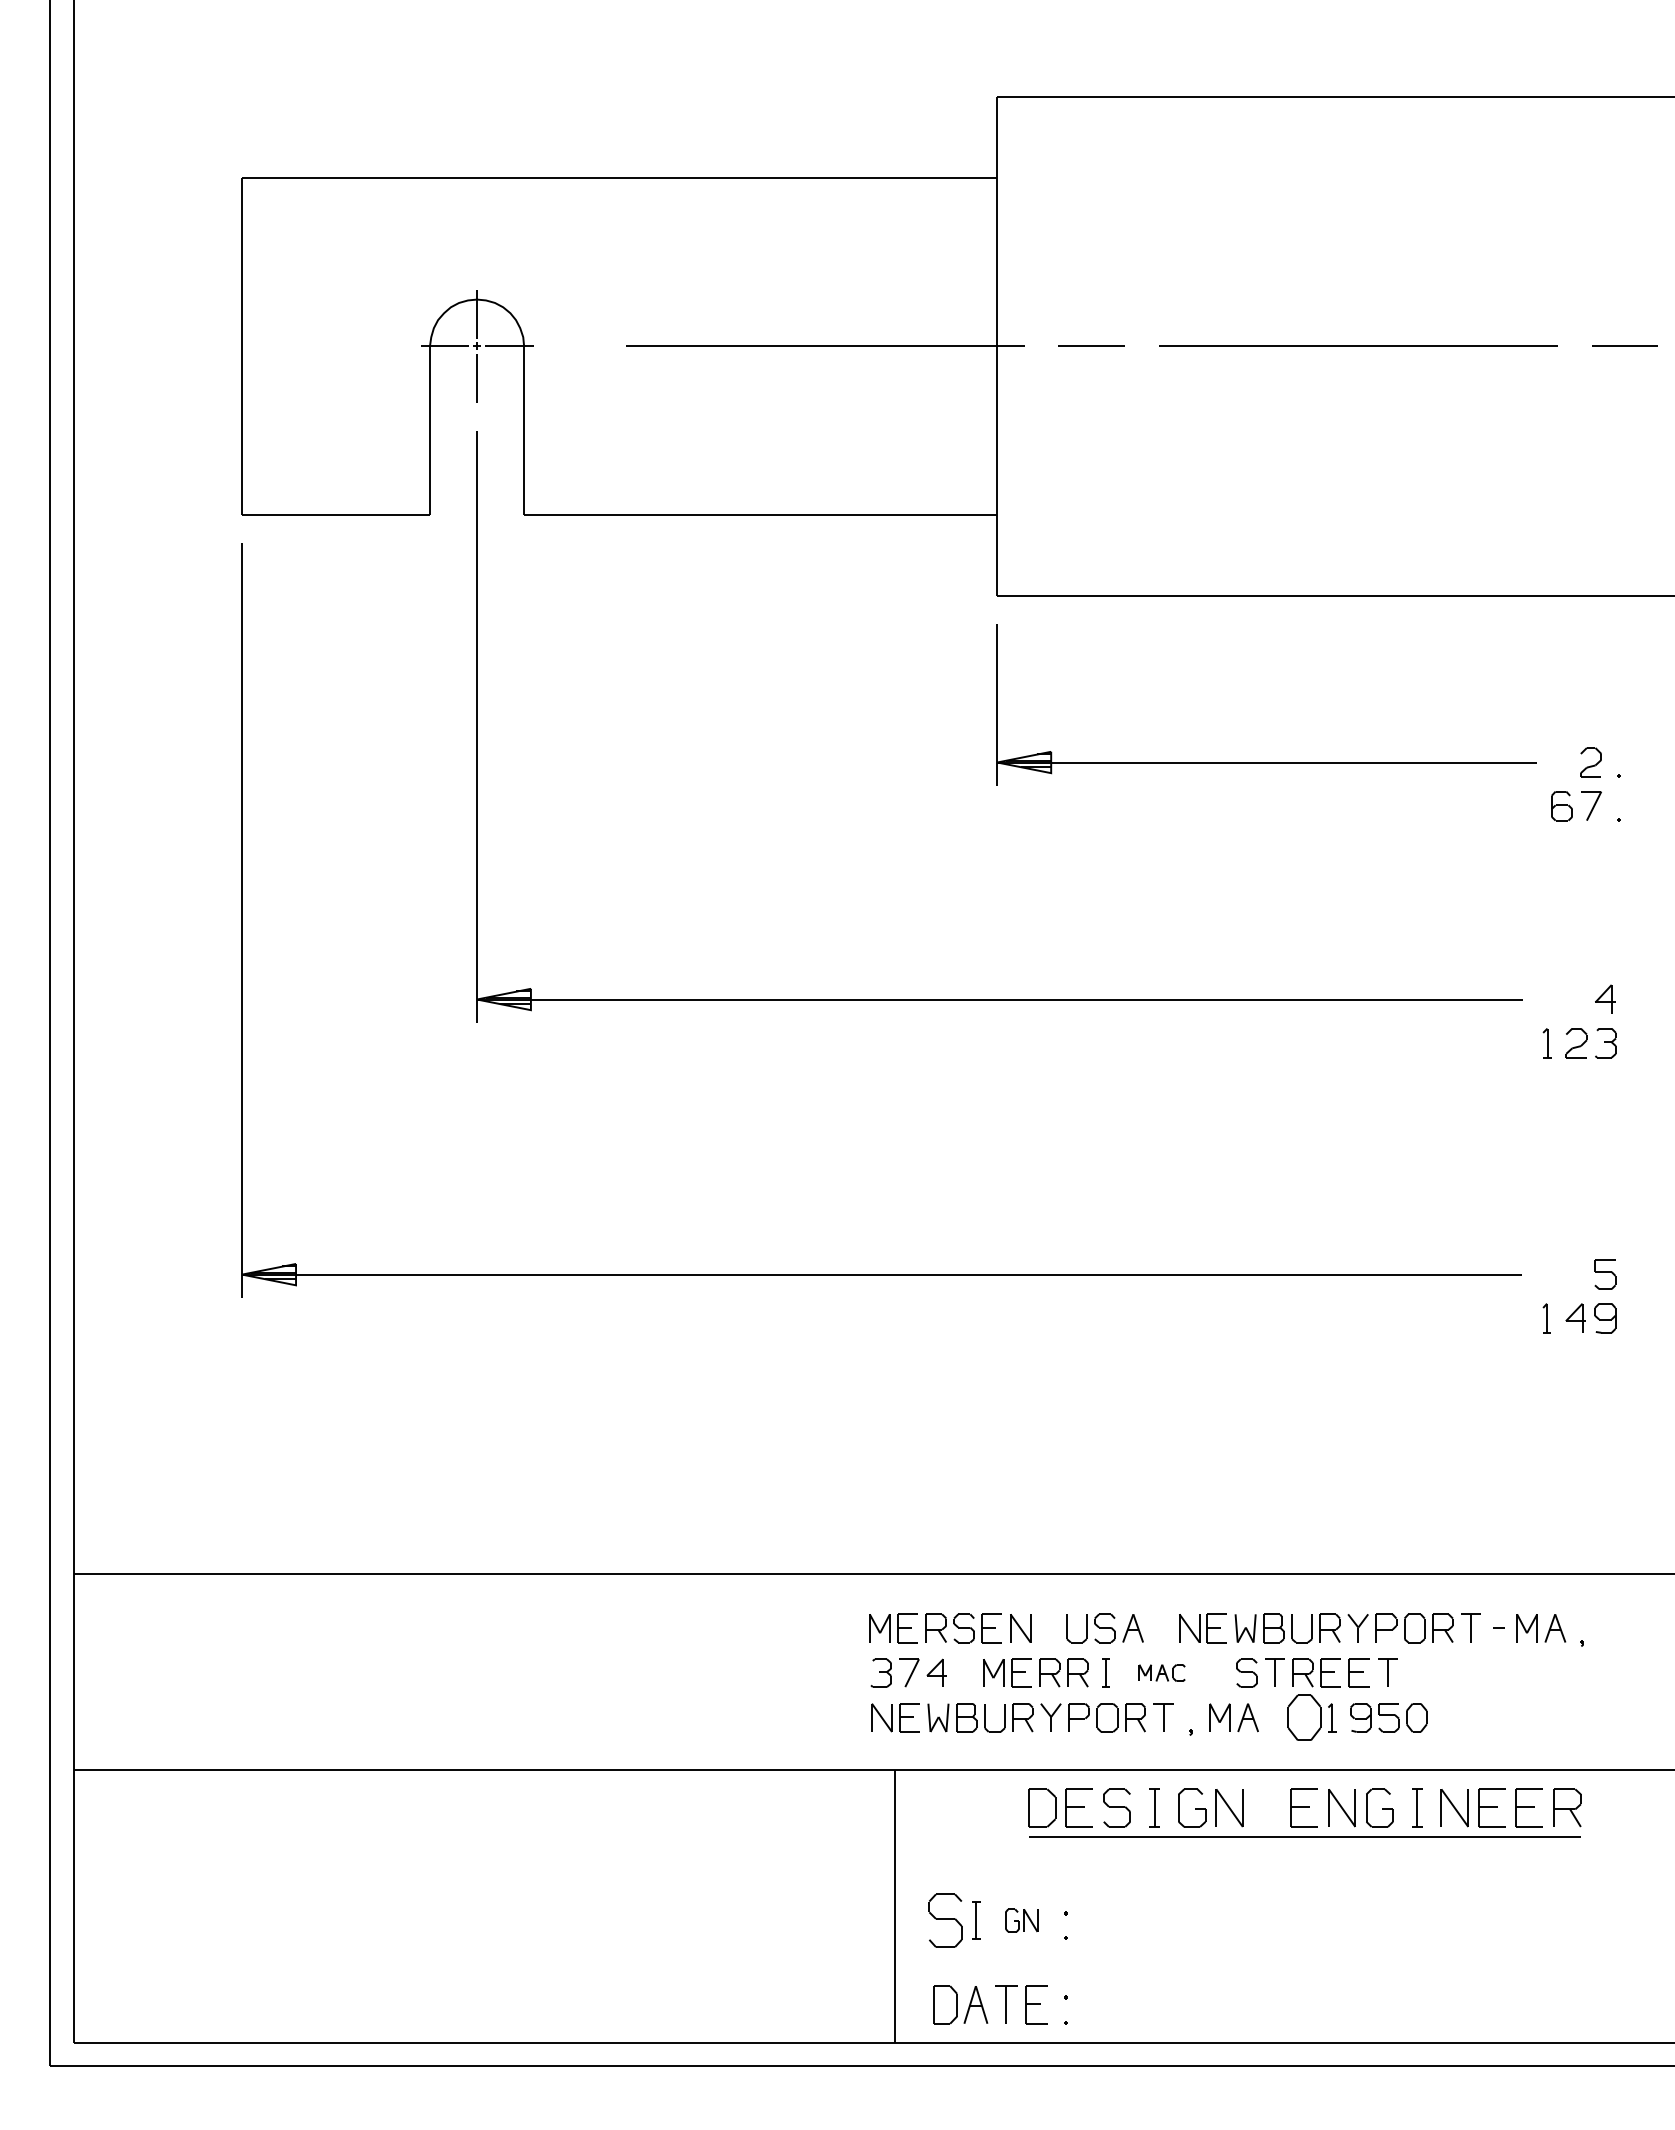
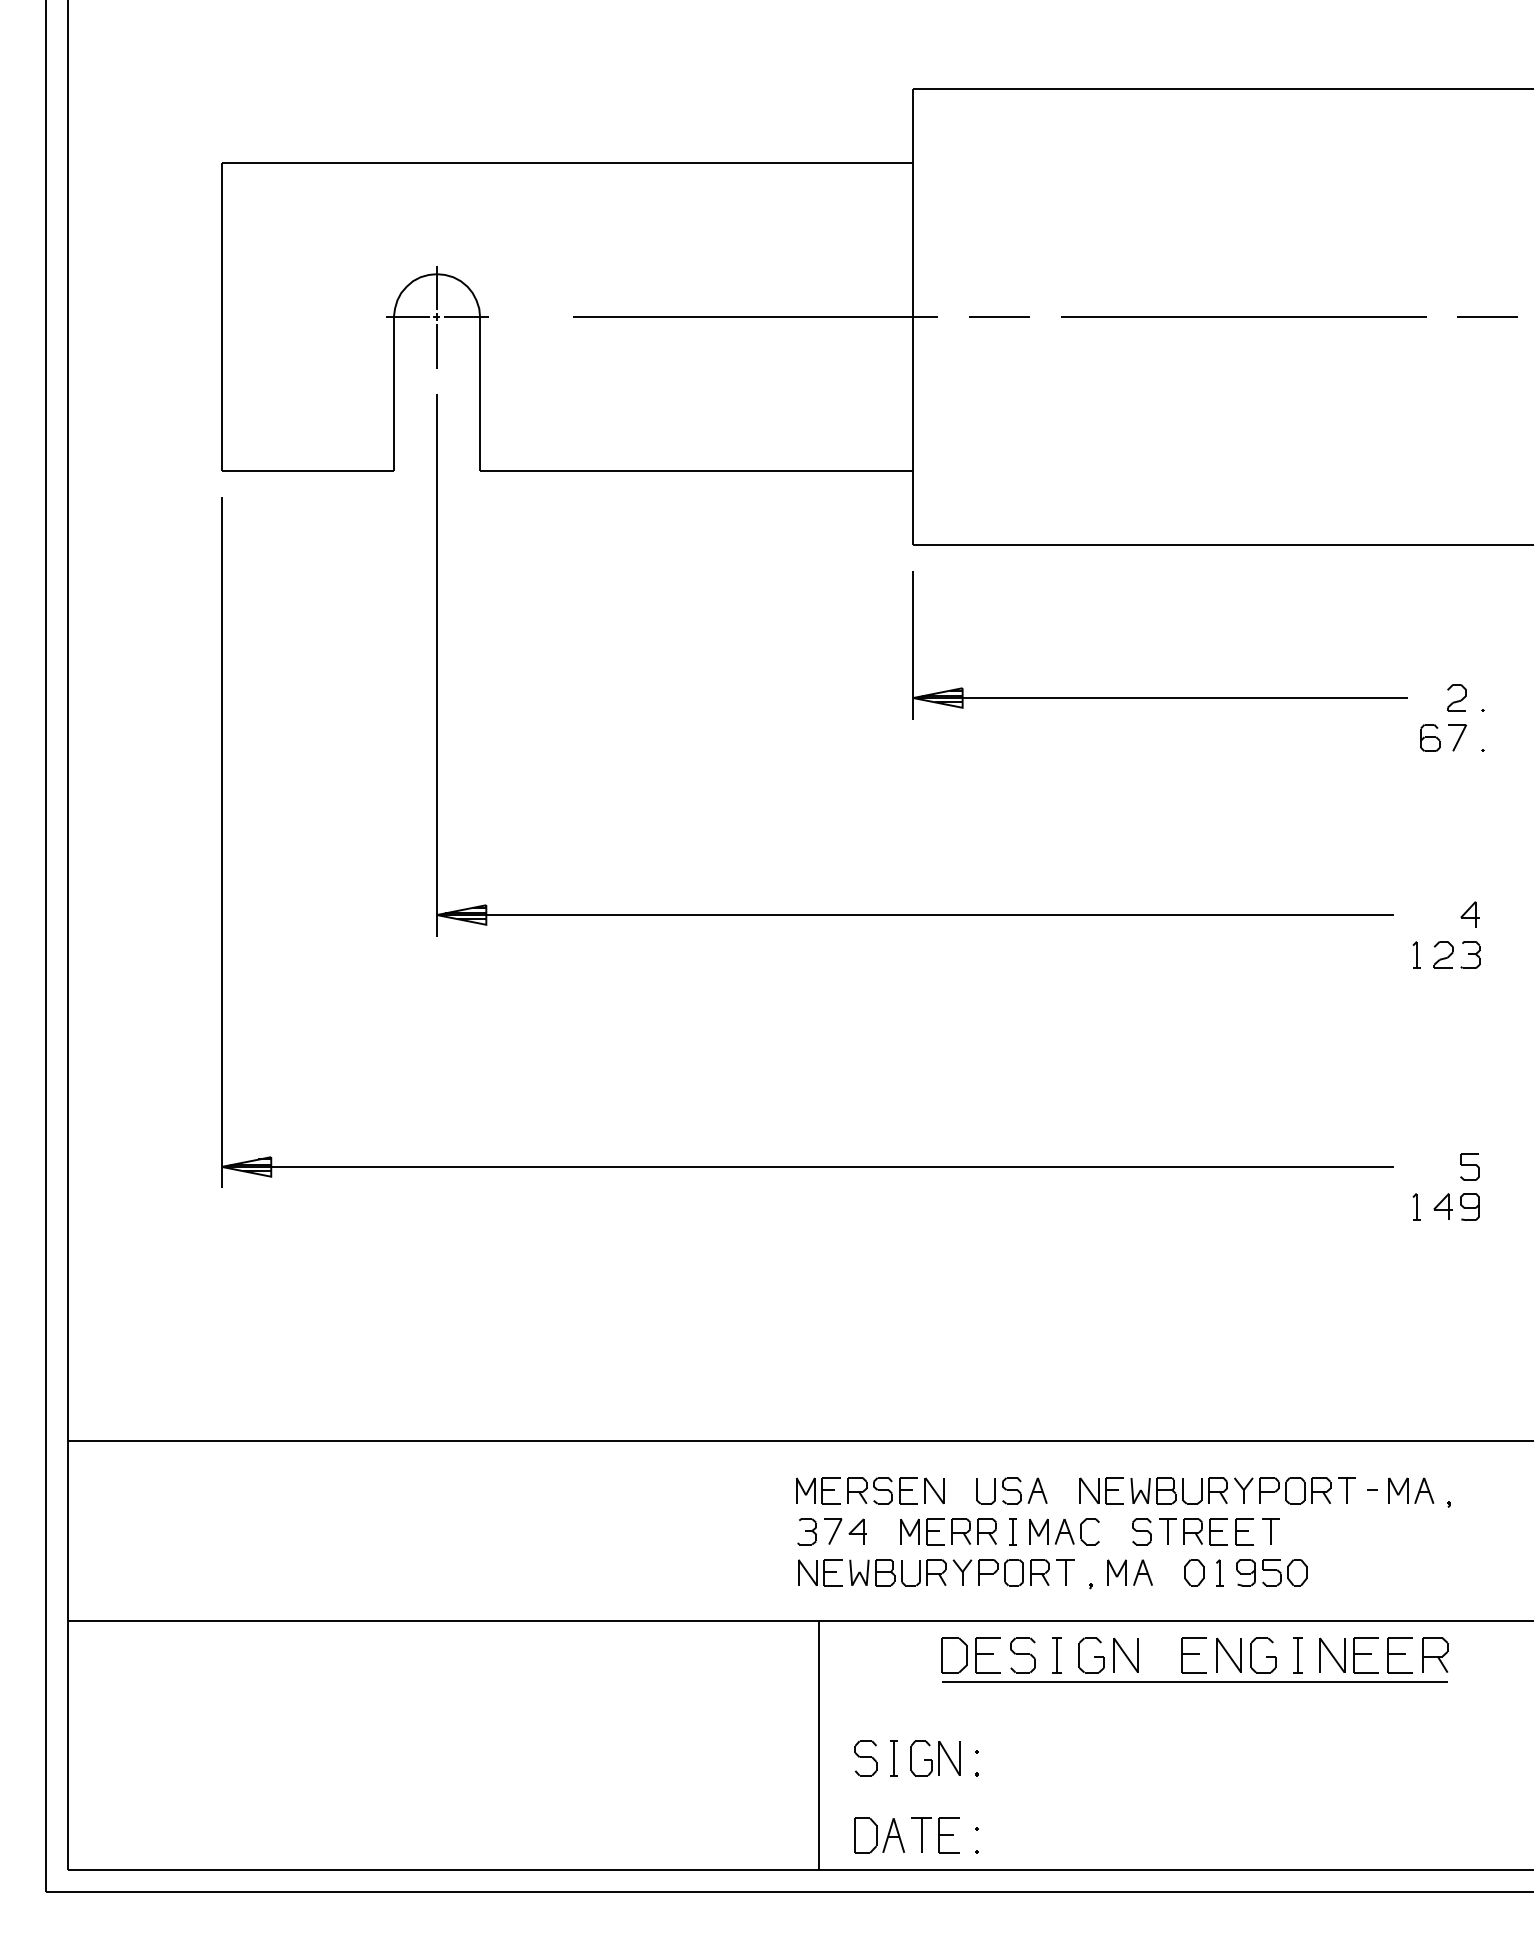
part: (1161, 1672) -> (1063, 1531), size x1.67
part: (1303, 1717) -> (1193, 1572), size x0.62
part: (945, 1920) -> (865, 1758), size x0.71
part: (1021, 1920) -> (935, 1758), size x1.67

